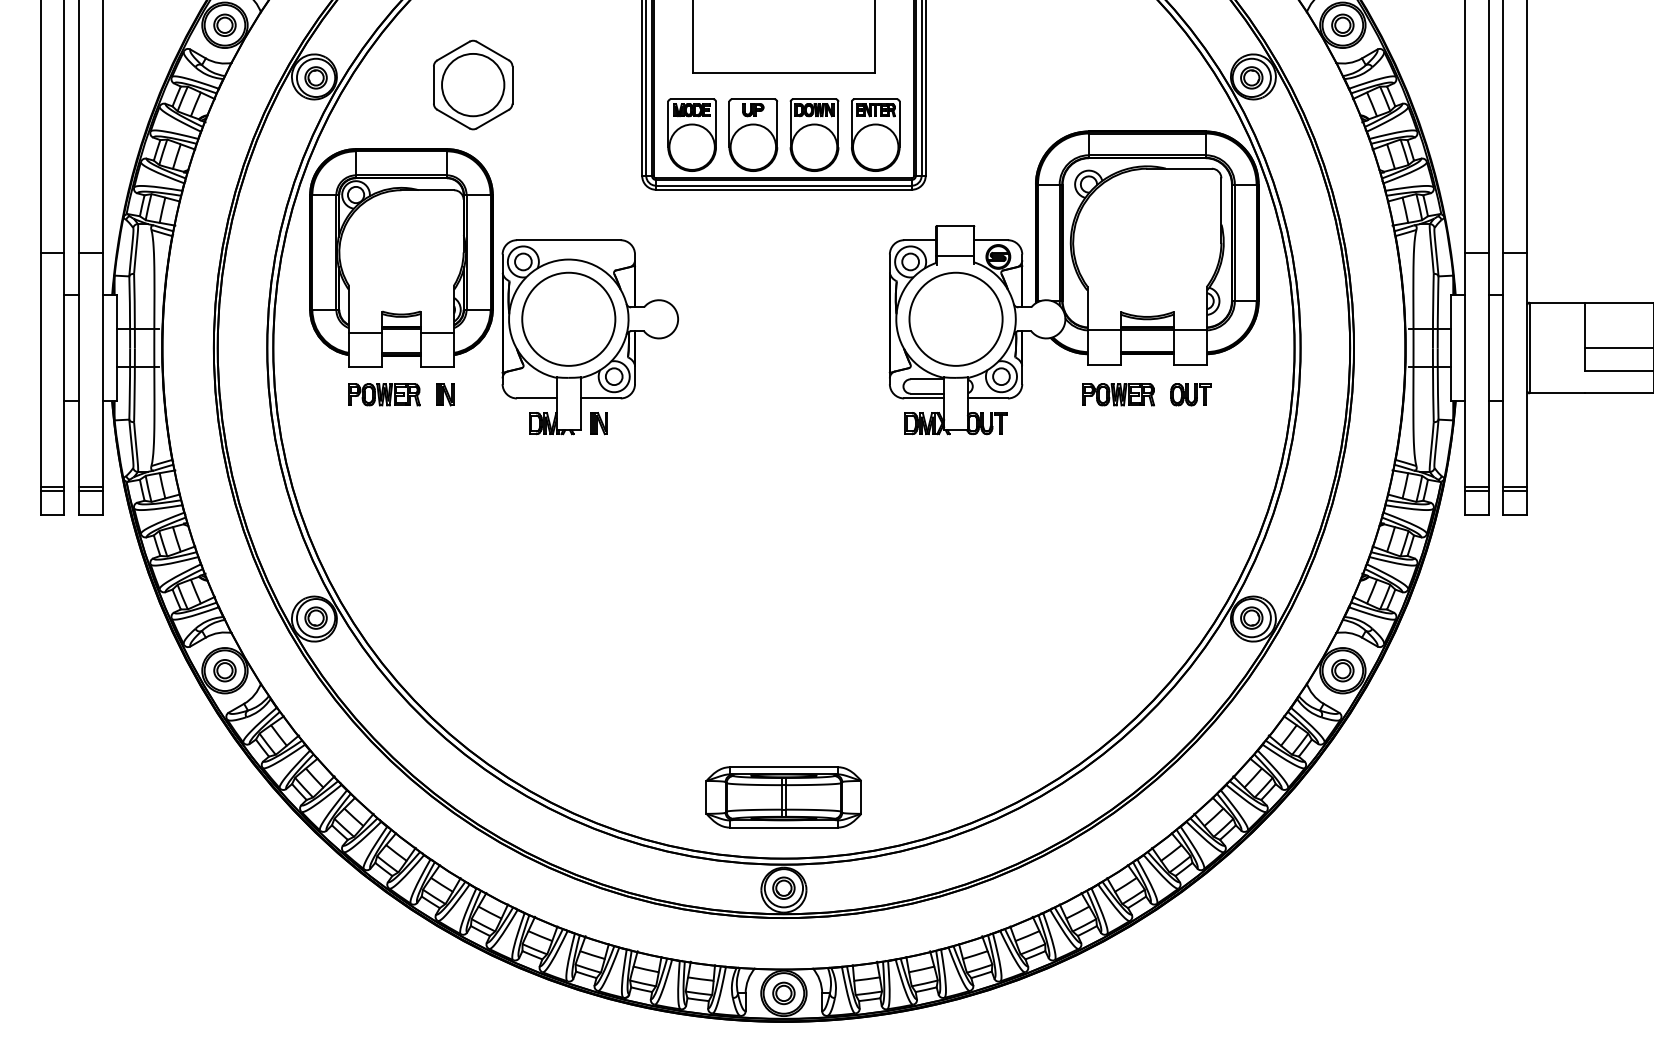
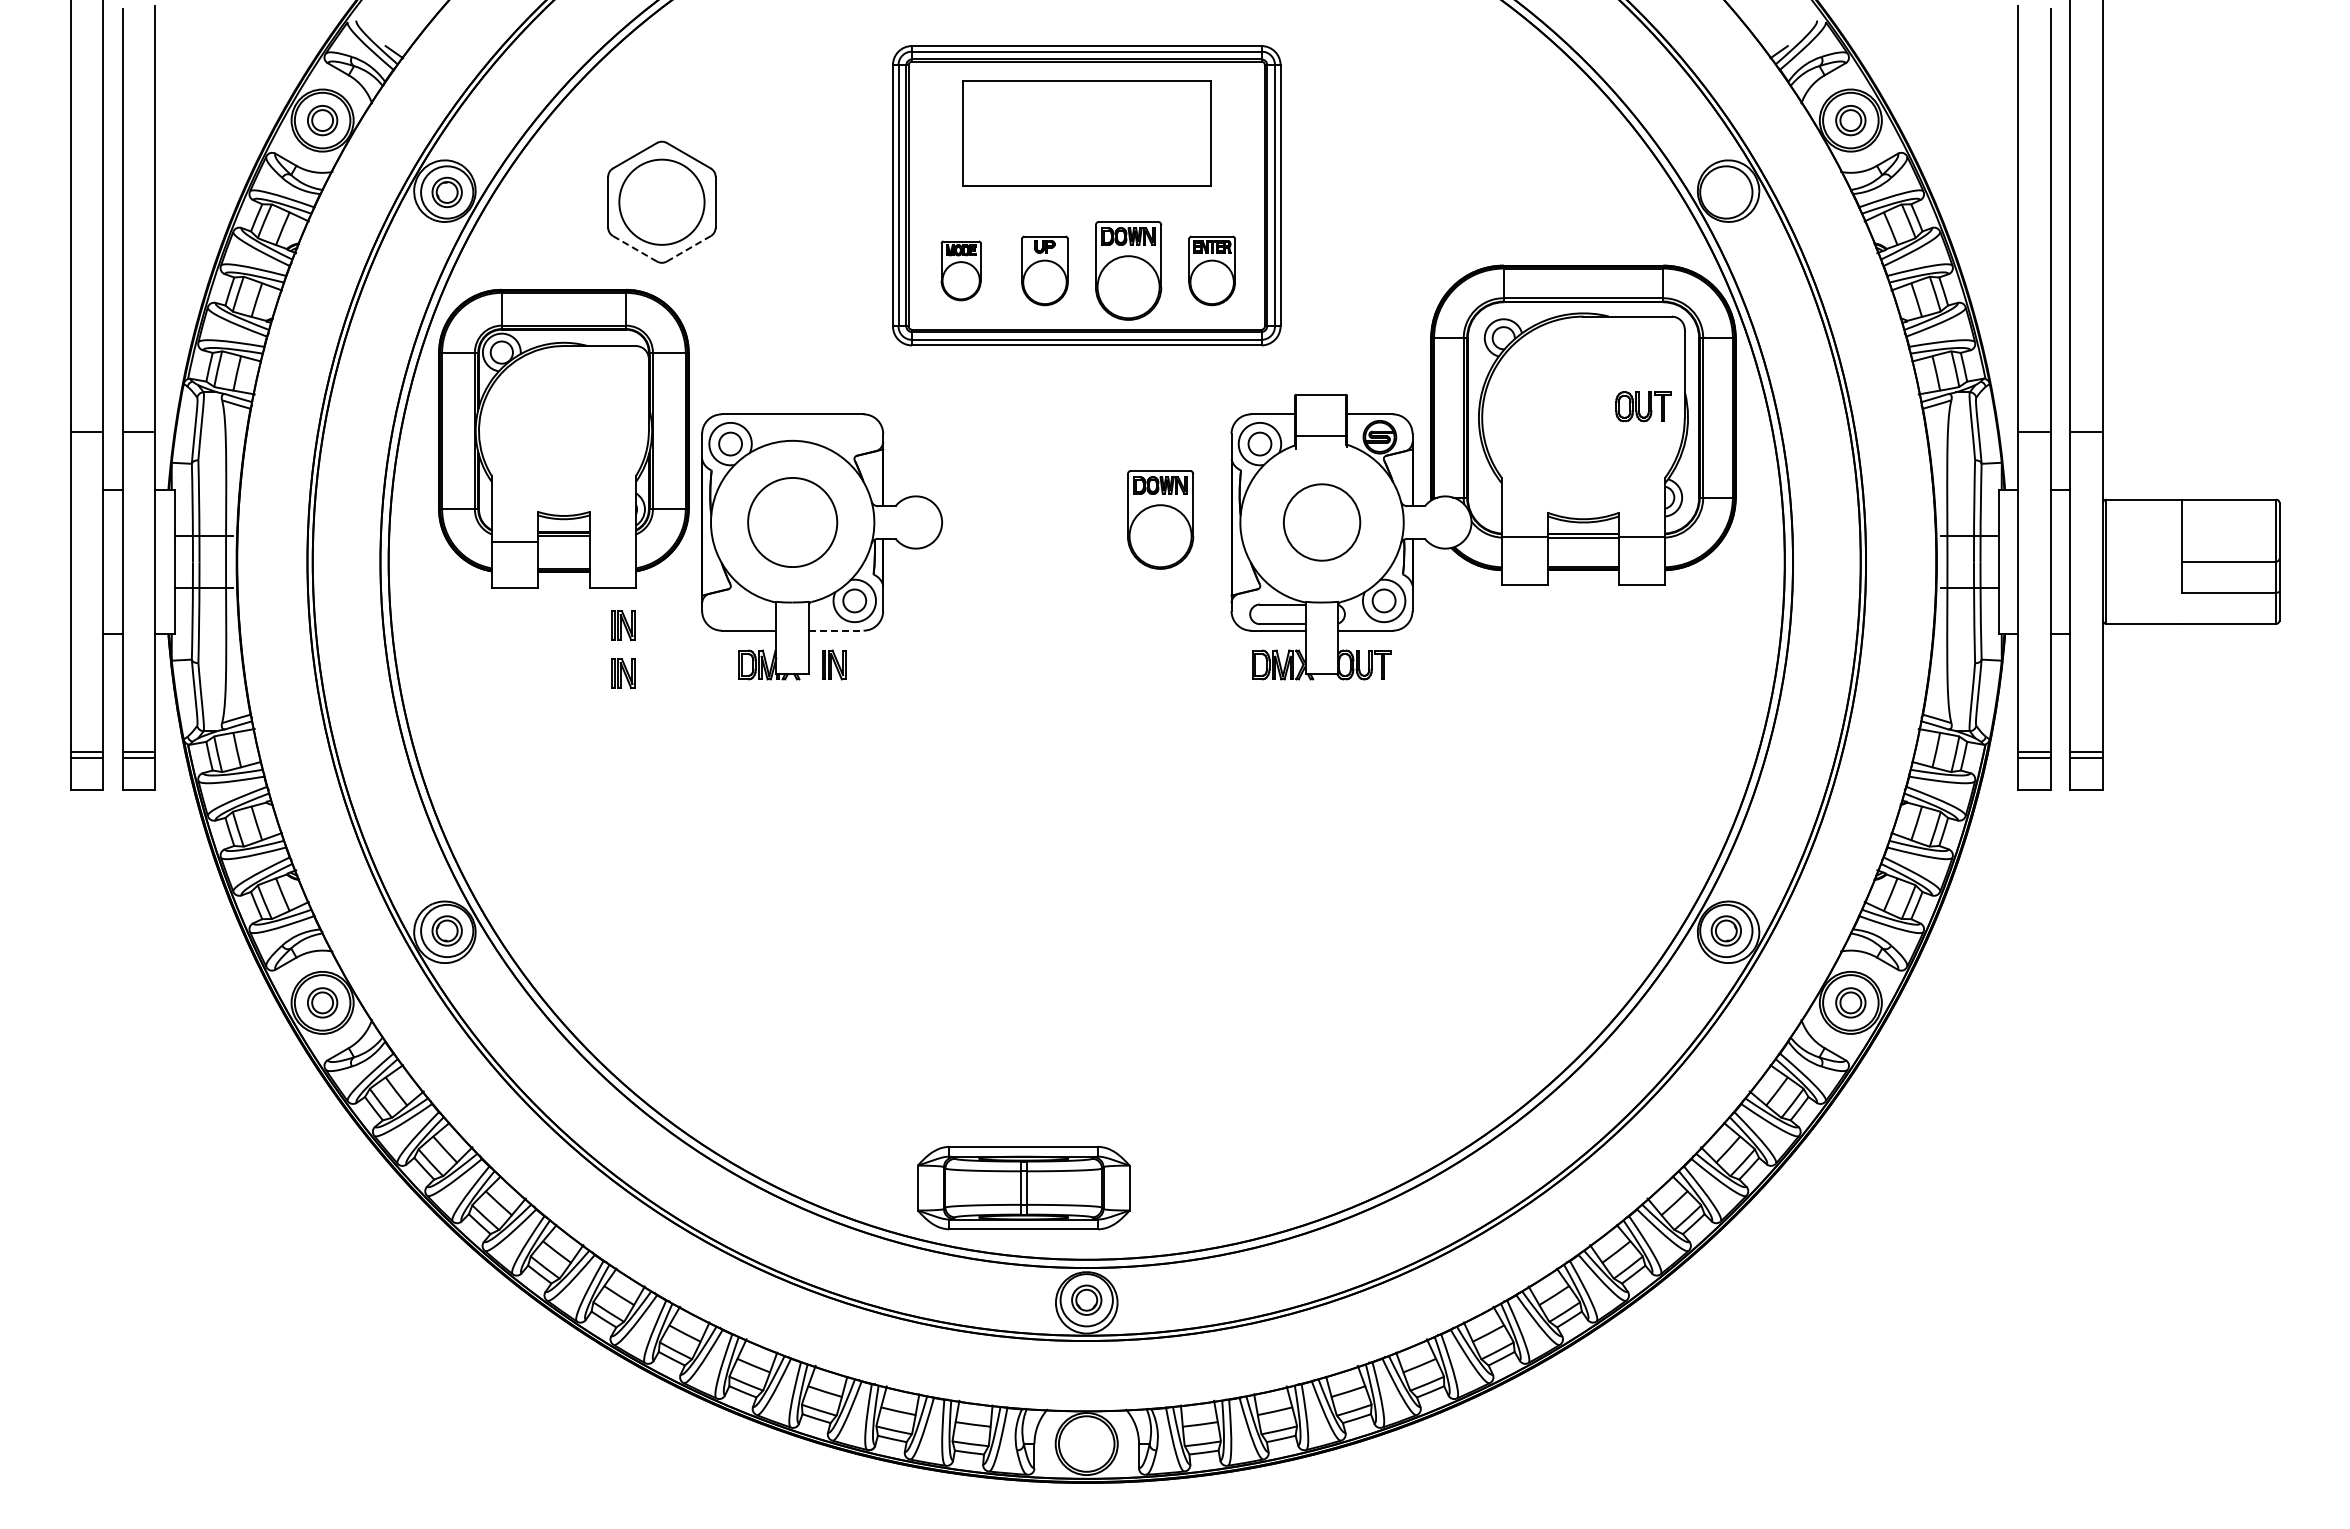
part: (1251, 77) -> (1725, 192), removed
line: (493, 118) -> (689, 248), solid -> dashed
line: (453, 119) -> (635, 249), solid -> dashed
part: (691, 134) -> (960, 270), size x0.6
part: (753, 134) -> (1044, 270), size x0.7
part: (875, 134) -> (1211, 270), size x0.7
part: (837, 317) -> (1160, 519), added
circle: (568, 319) -> (792, 522), size x0.7
circle: (955, 319) -> (1321, 522), size x0.6
line: (437, 333) -> (612, 541), removed
part: (384, 394) -> (540, 625), removed
part: (1118, 394) -> (1544, 625), removed
part: (1191, 394) -> (1643, 406), moved
line: (600, 398) -> (836, 630), solid -> dashed
part: (445, 429) -> (623, 673), added
part: (783, 797) -> (1023, 1188), moved
part: (783, 993) -> (1086, 1443), removed

